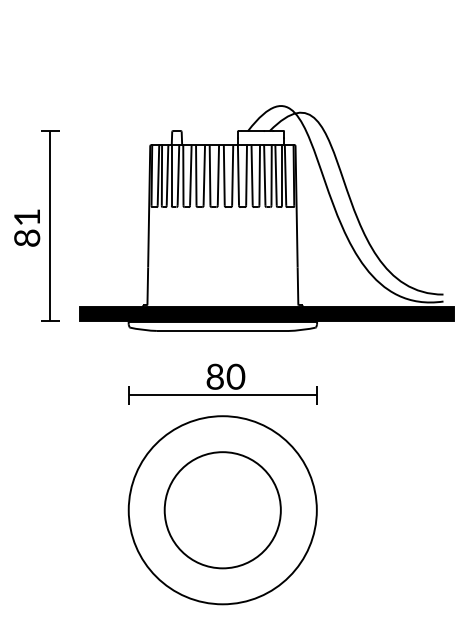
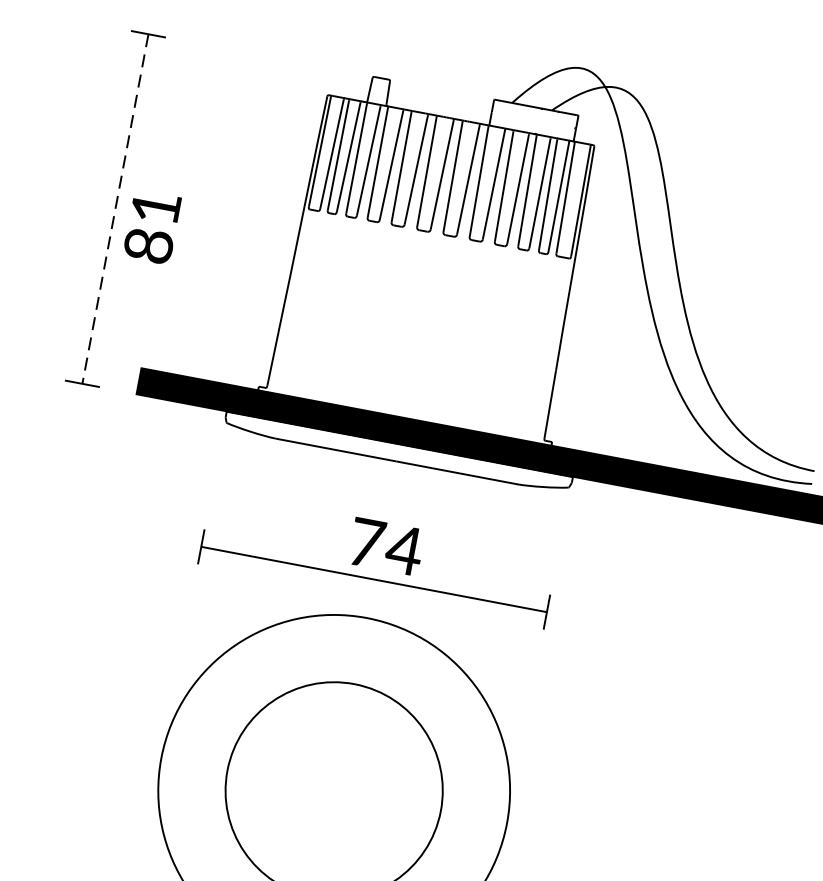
line: (50, 226) -> (116, 209), solid -> dashed
text: (27, 227) -> (152, 226), moved
text: (225, 376) -> (385, 546), 80 -> 74

